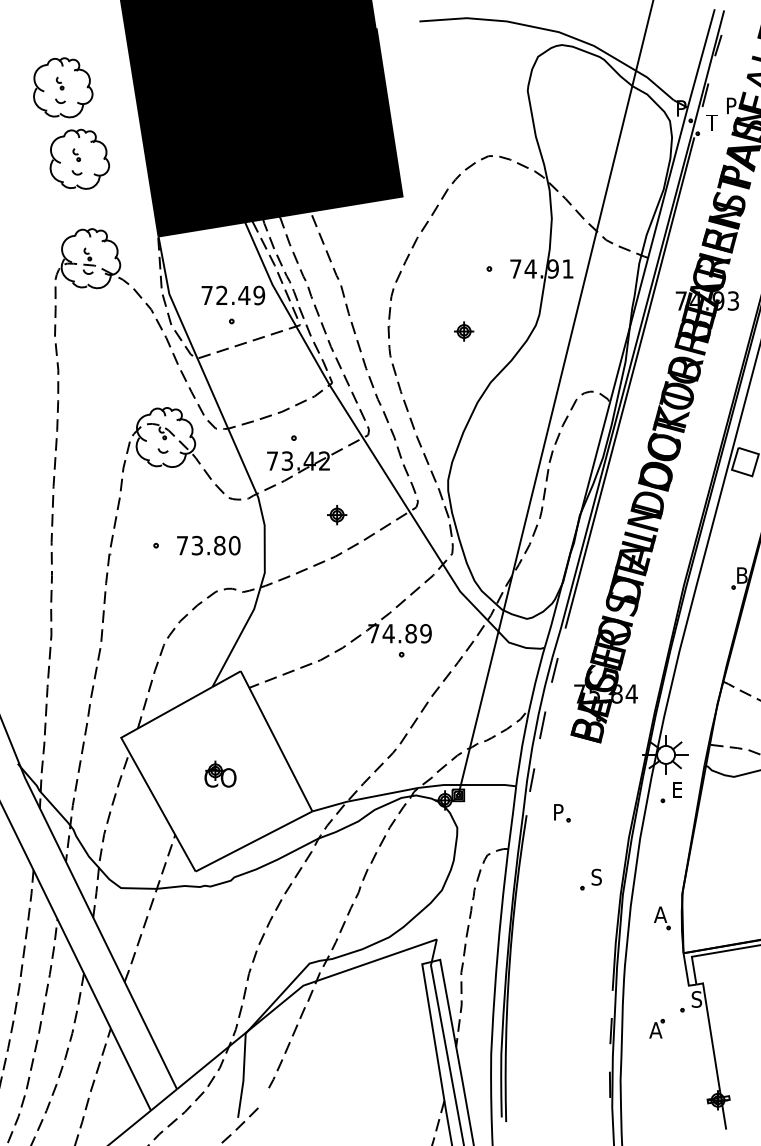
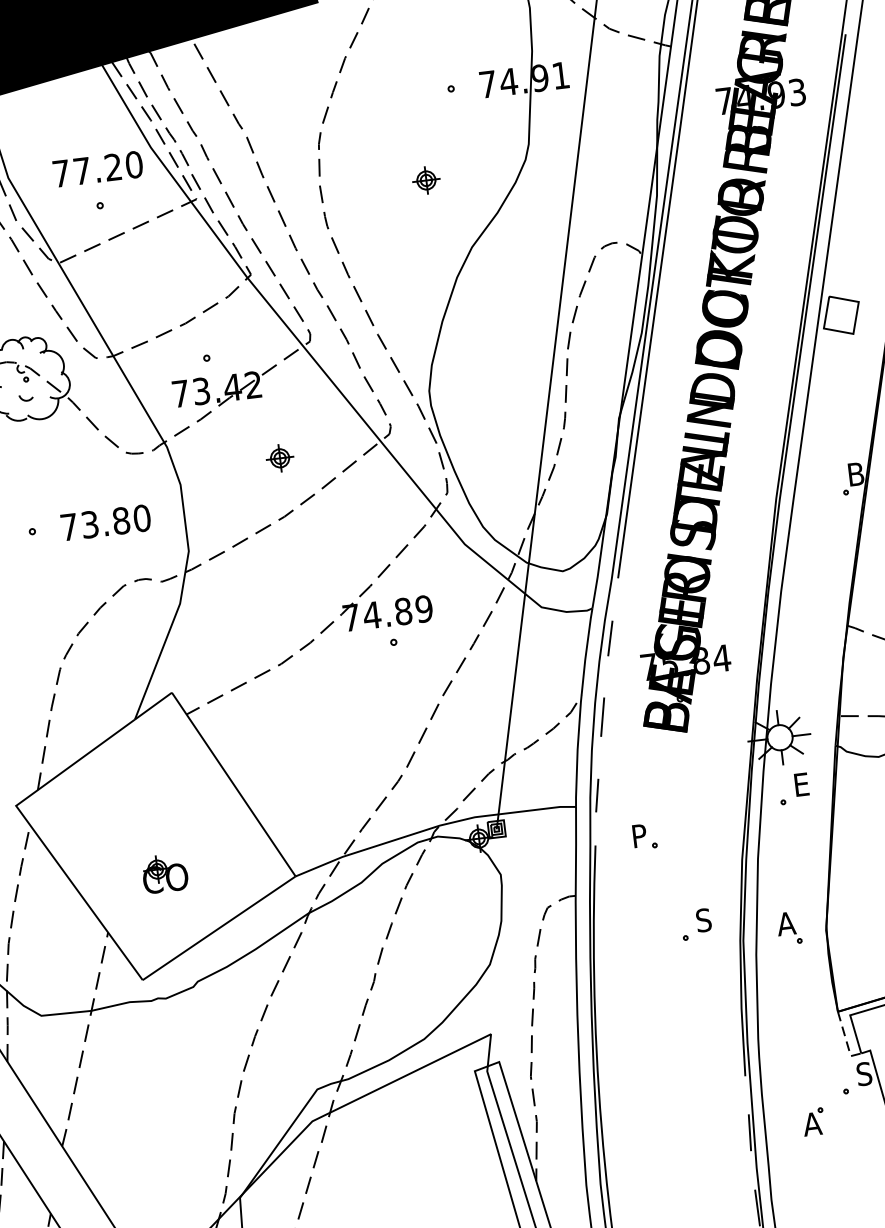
text: (240, 295) -> (107, 167), 72.49 -> 77.20
part: (220, 773) -> (164, 872), moved
part: (662, 918) -> (789, 928), moved
line: (686, 973) -> (845, 1039), solid -> dashed

